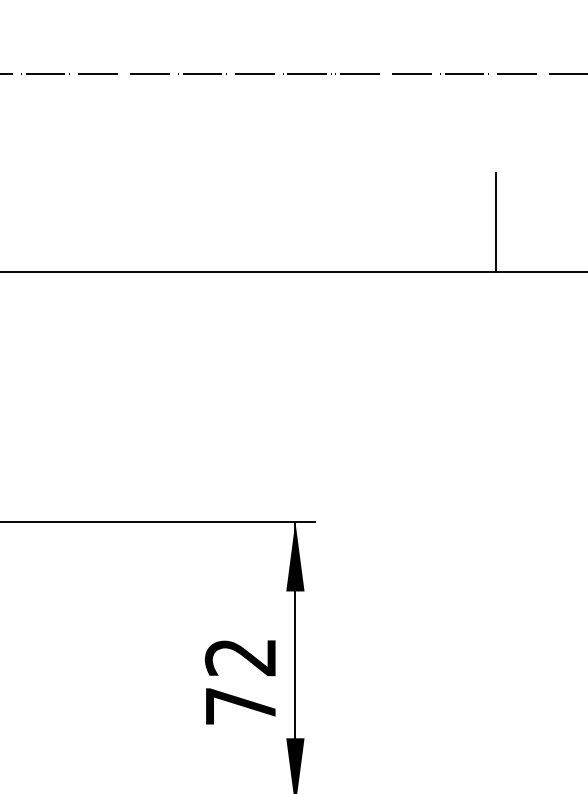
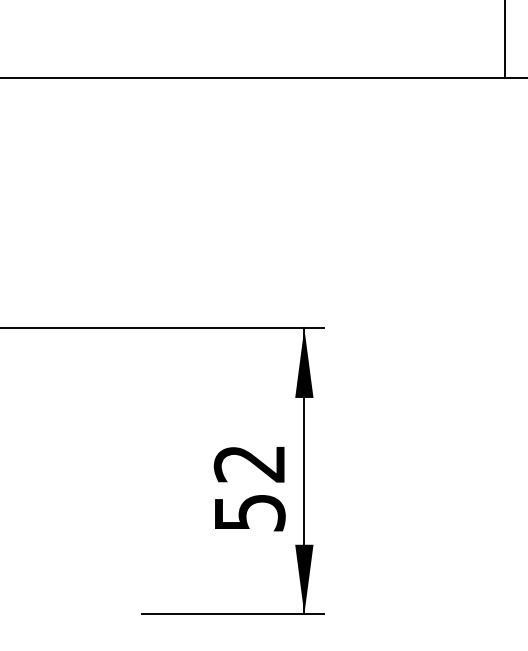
text: (241, 706) -> (250, 512), 72 -> 52

